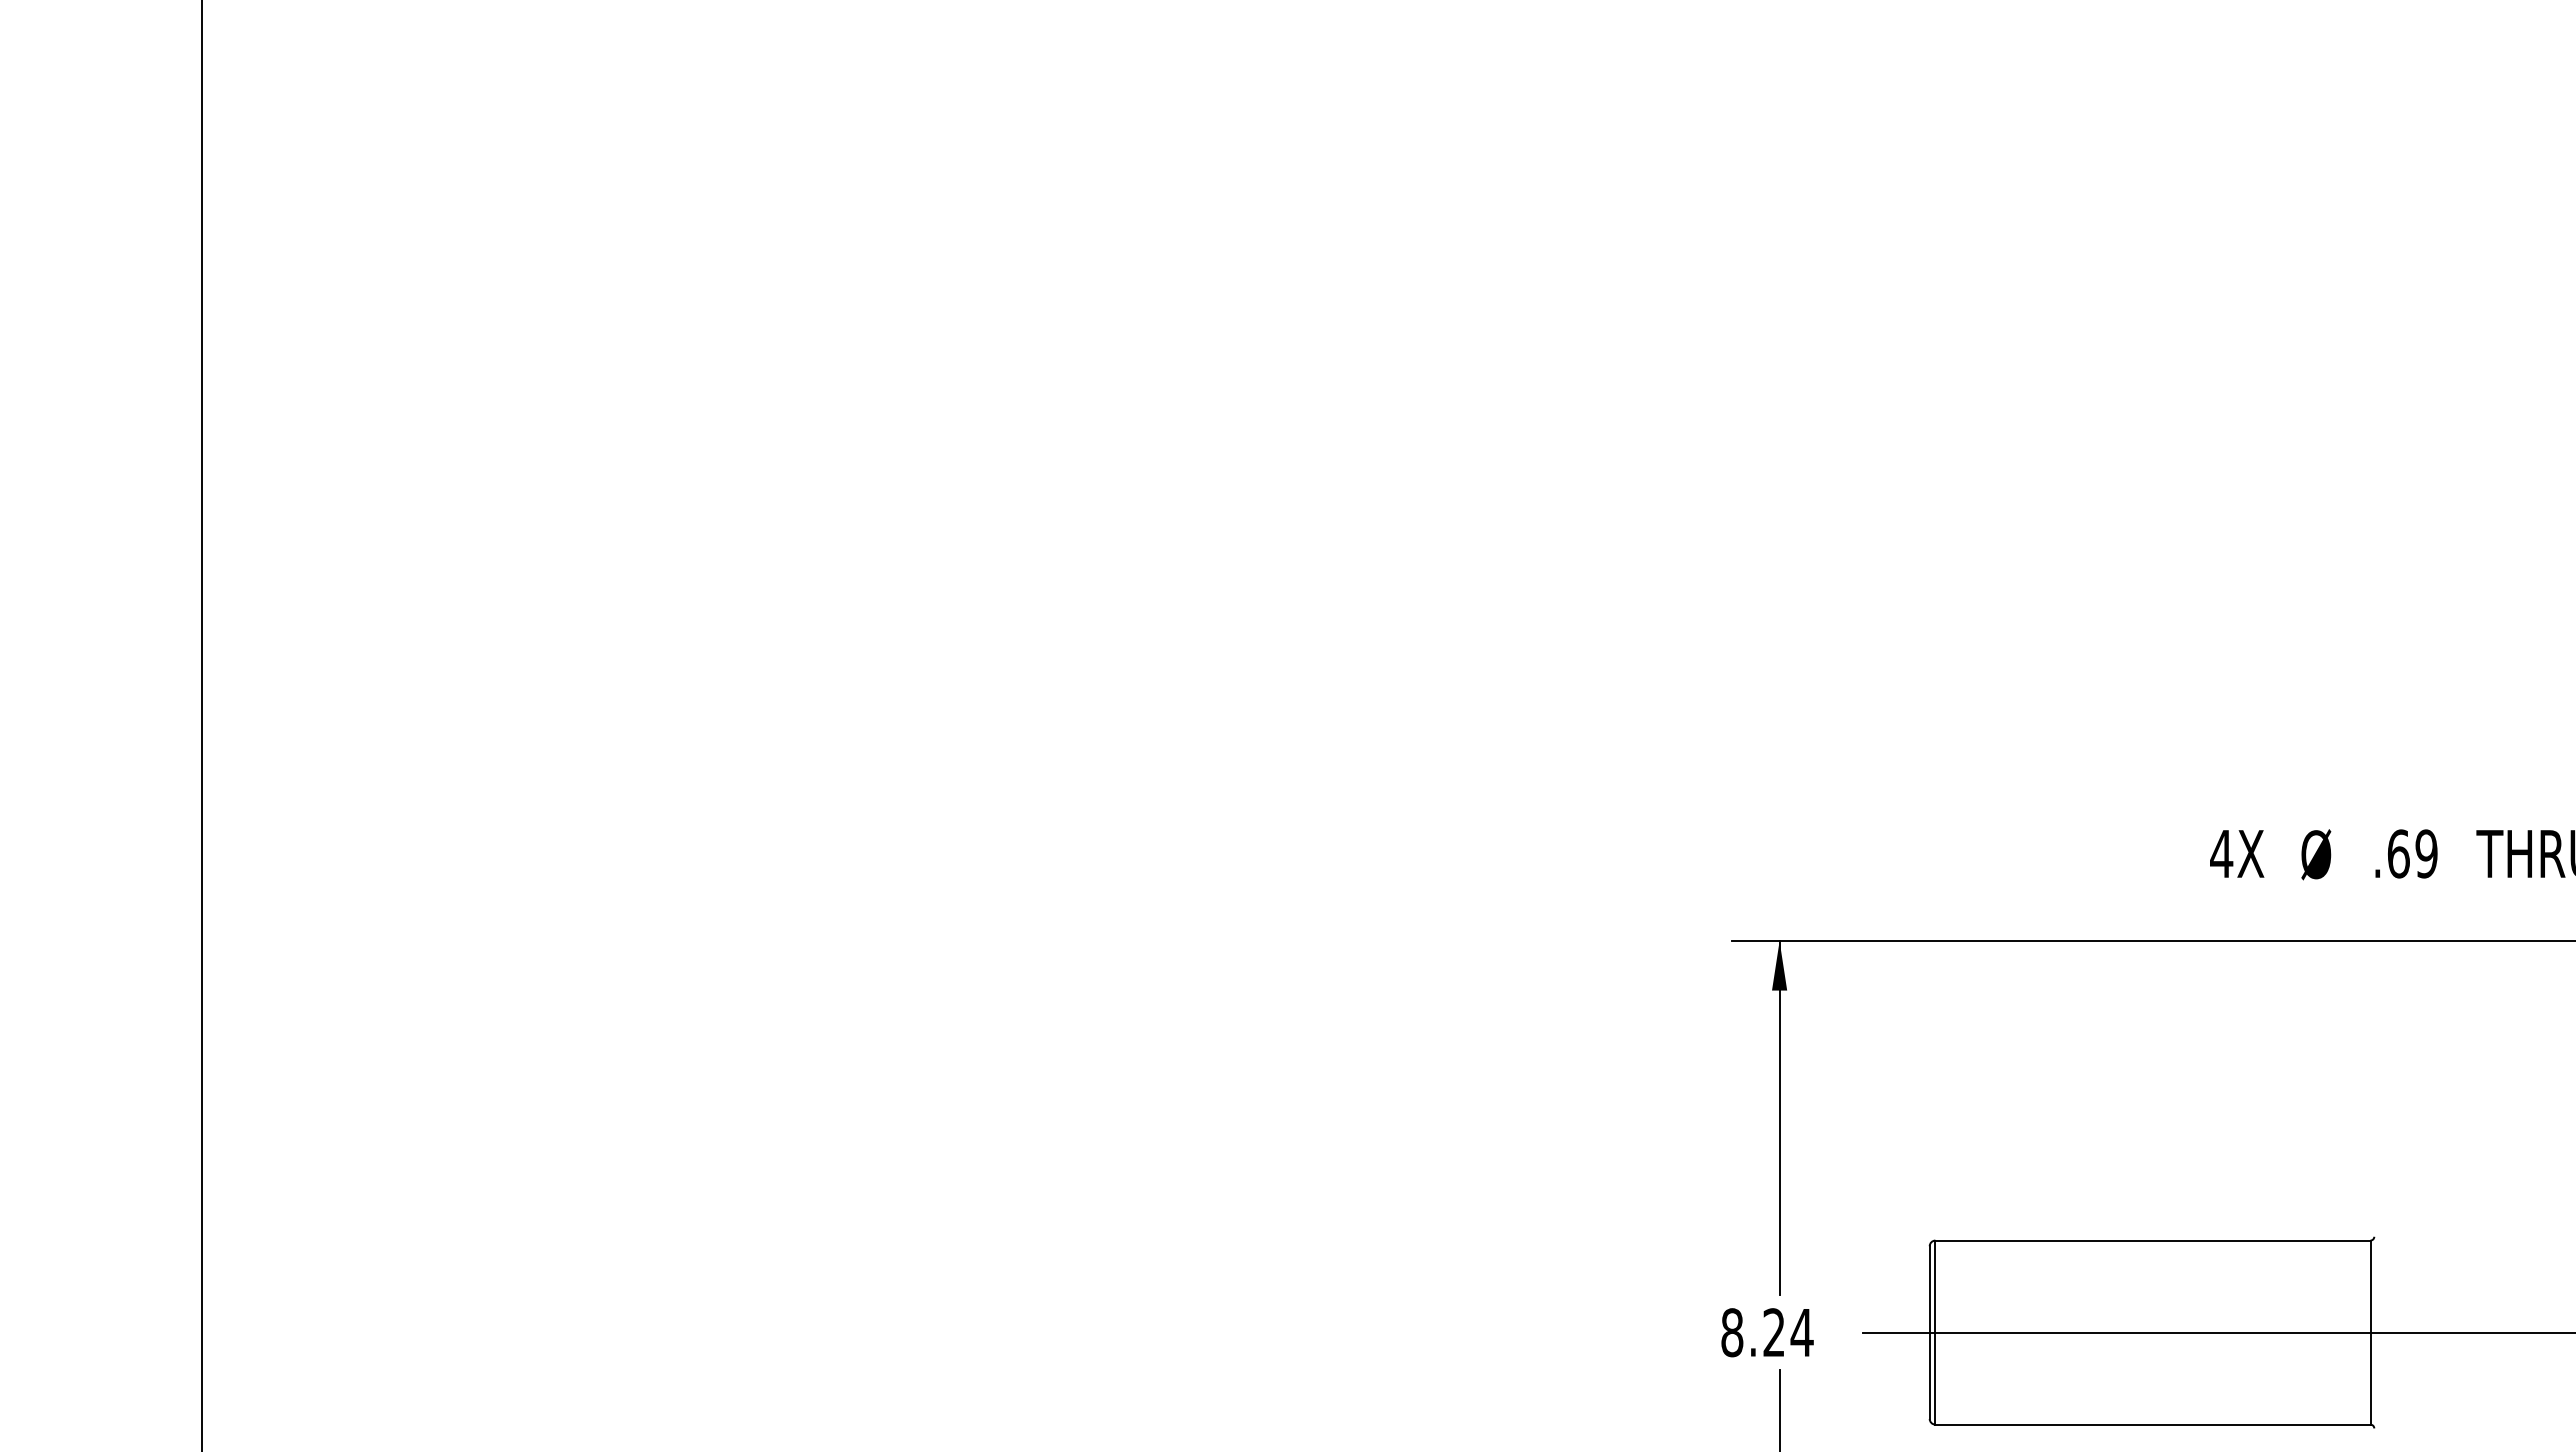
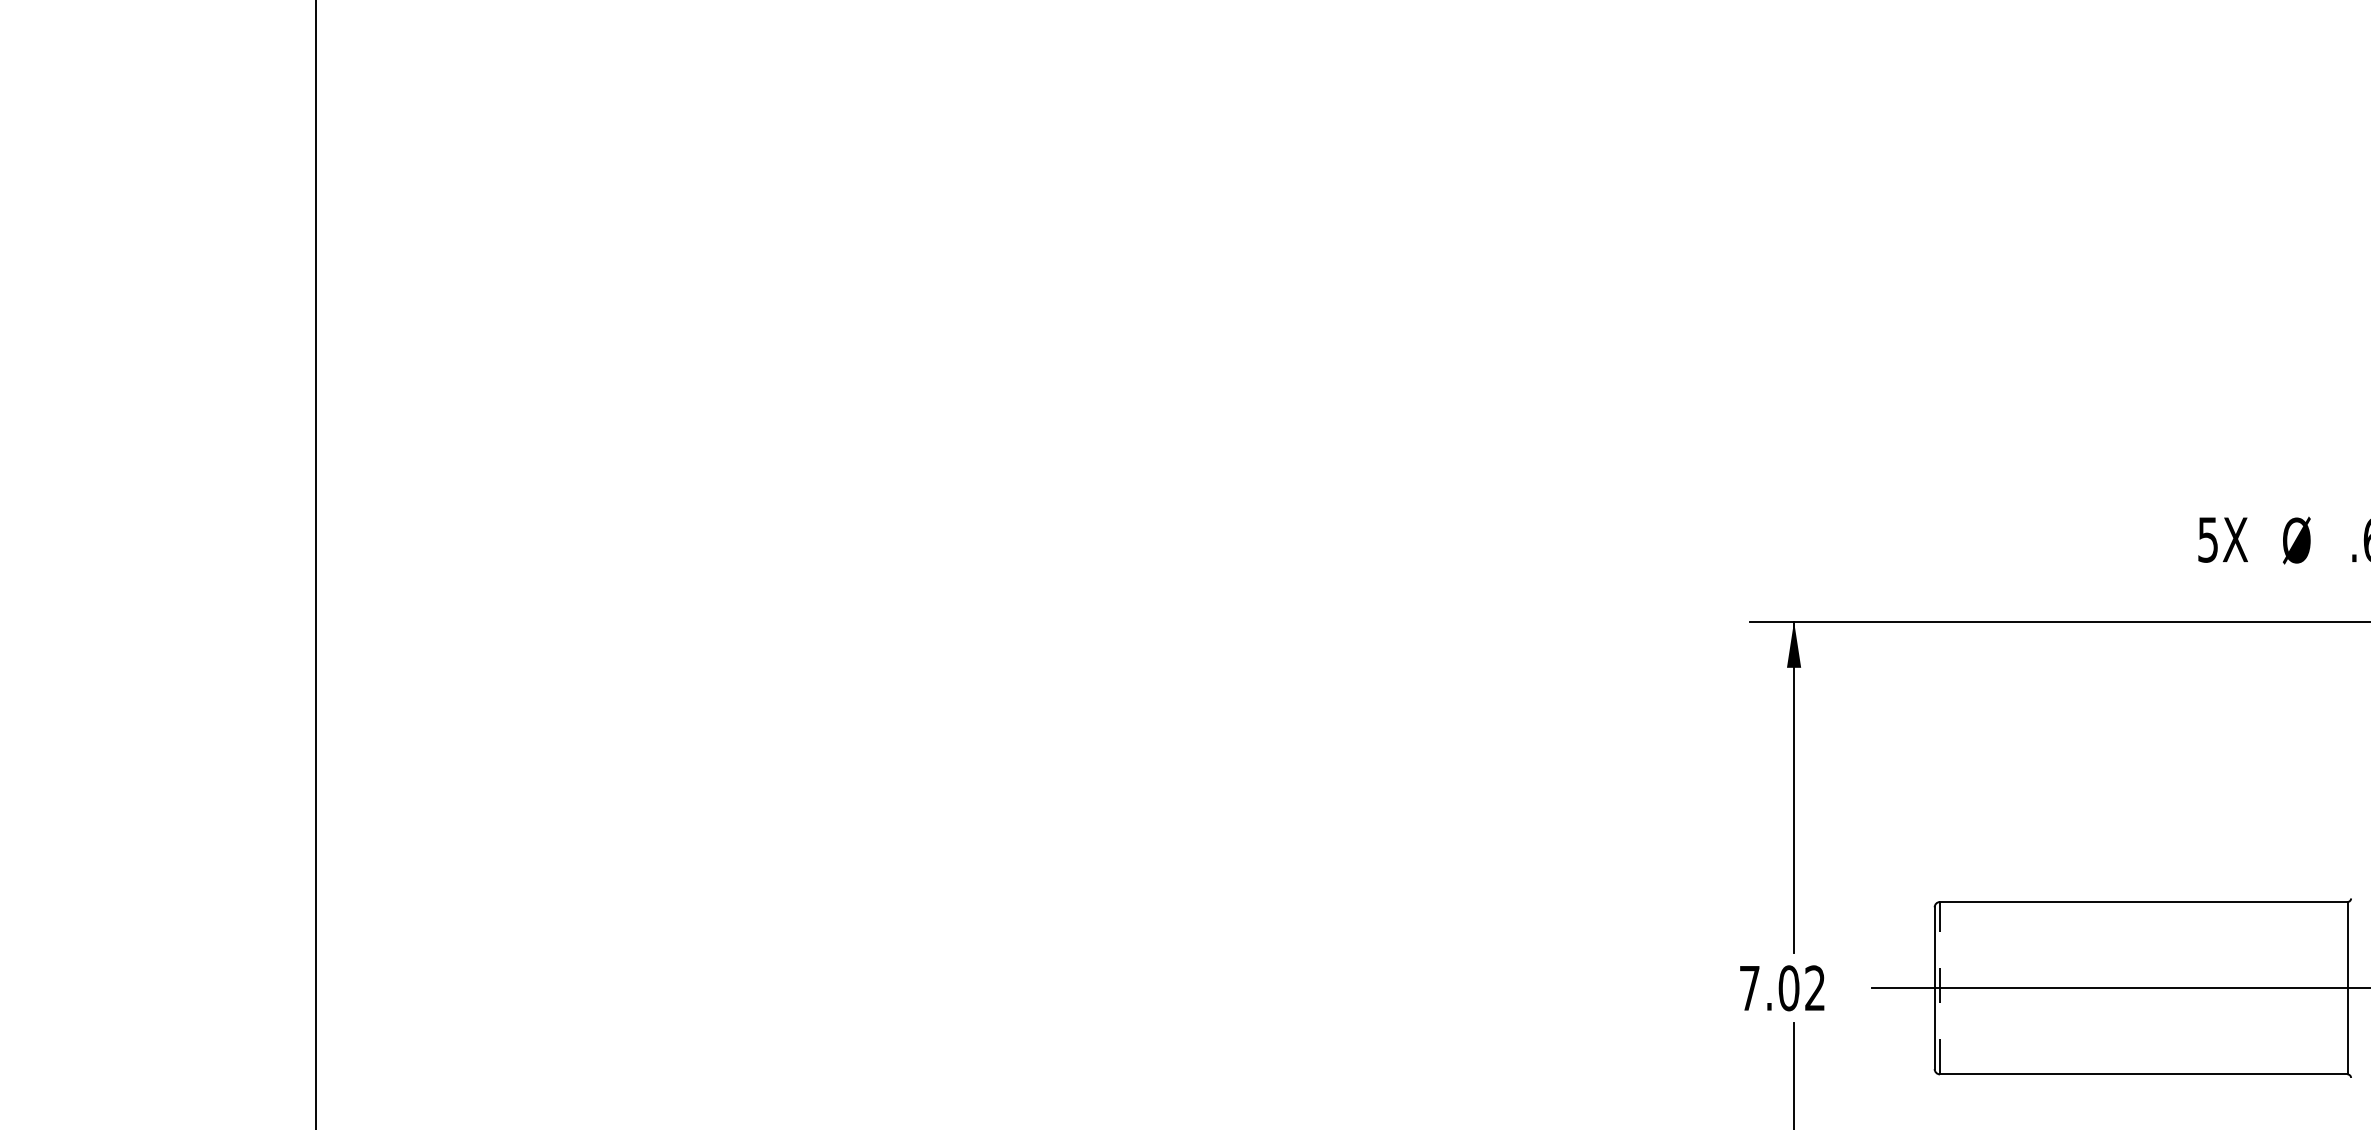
text: (2221, 854) -> (2207, 540), 4X -> 5X
text: (1767, 1332) -> (1782, 988), 8.24 -> 7.02
line: (1935, 1332) -> (1940, 988), solid -> dashed

